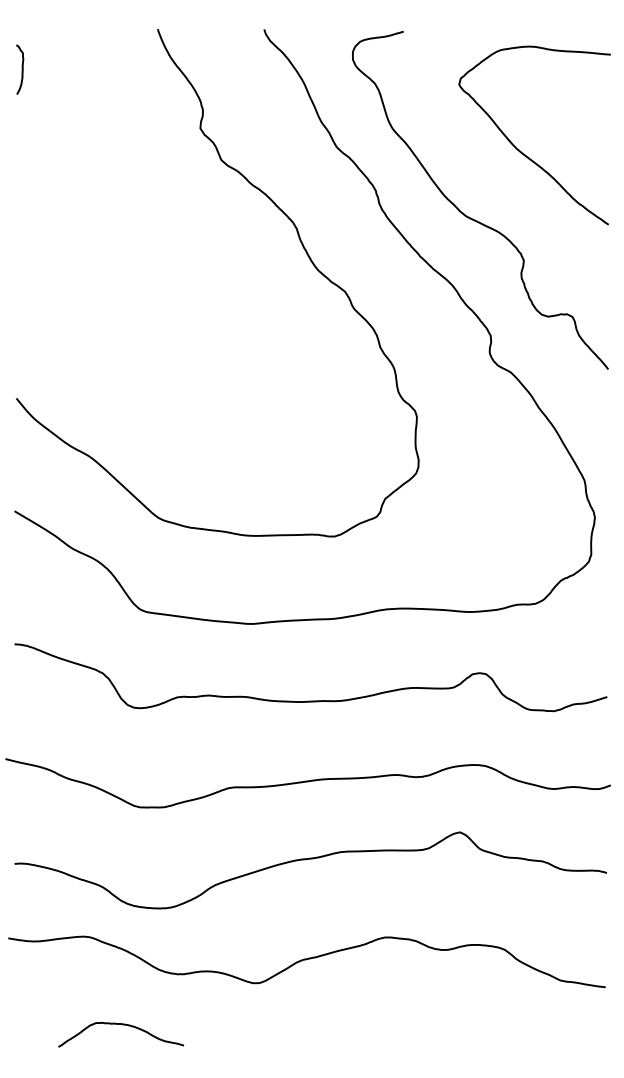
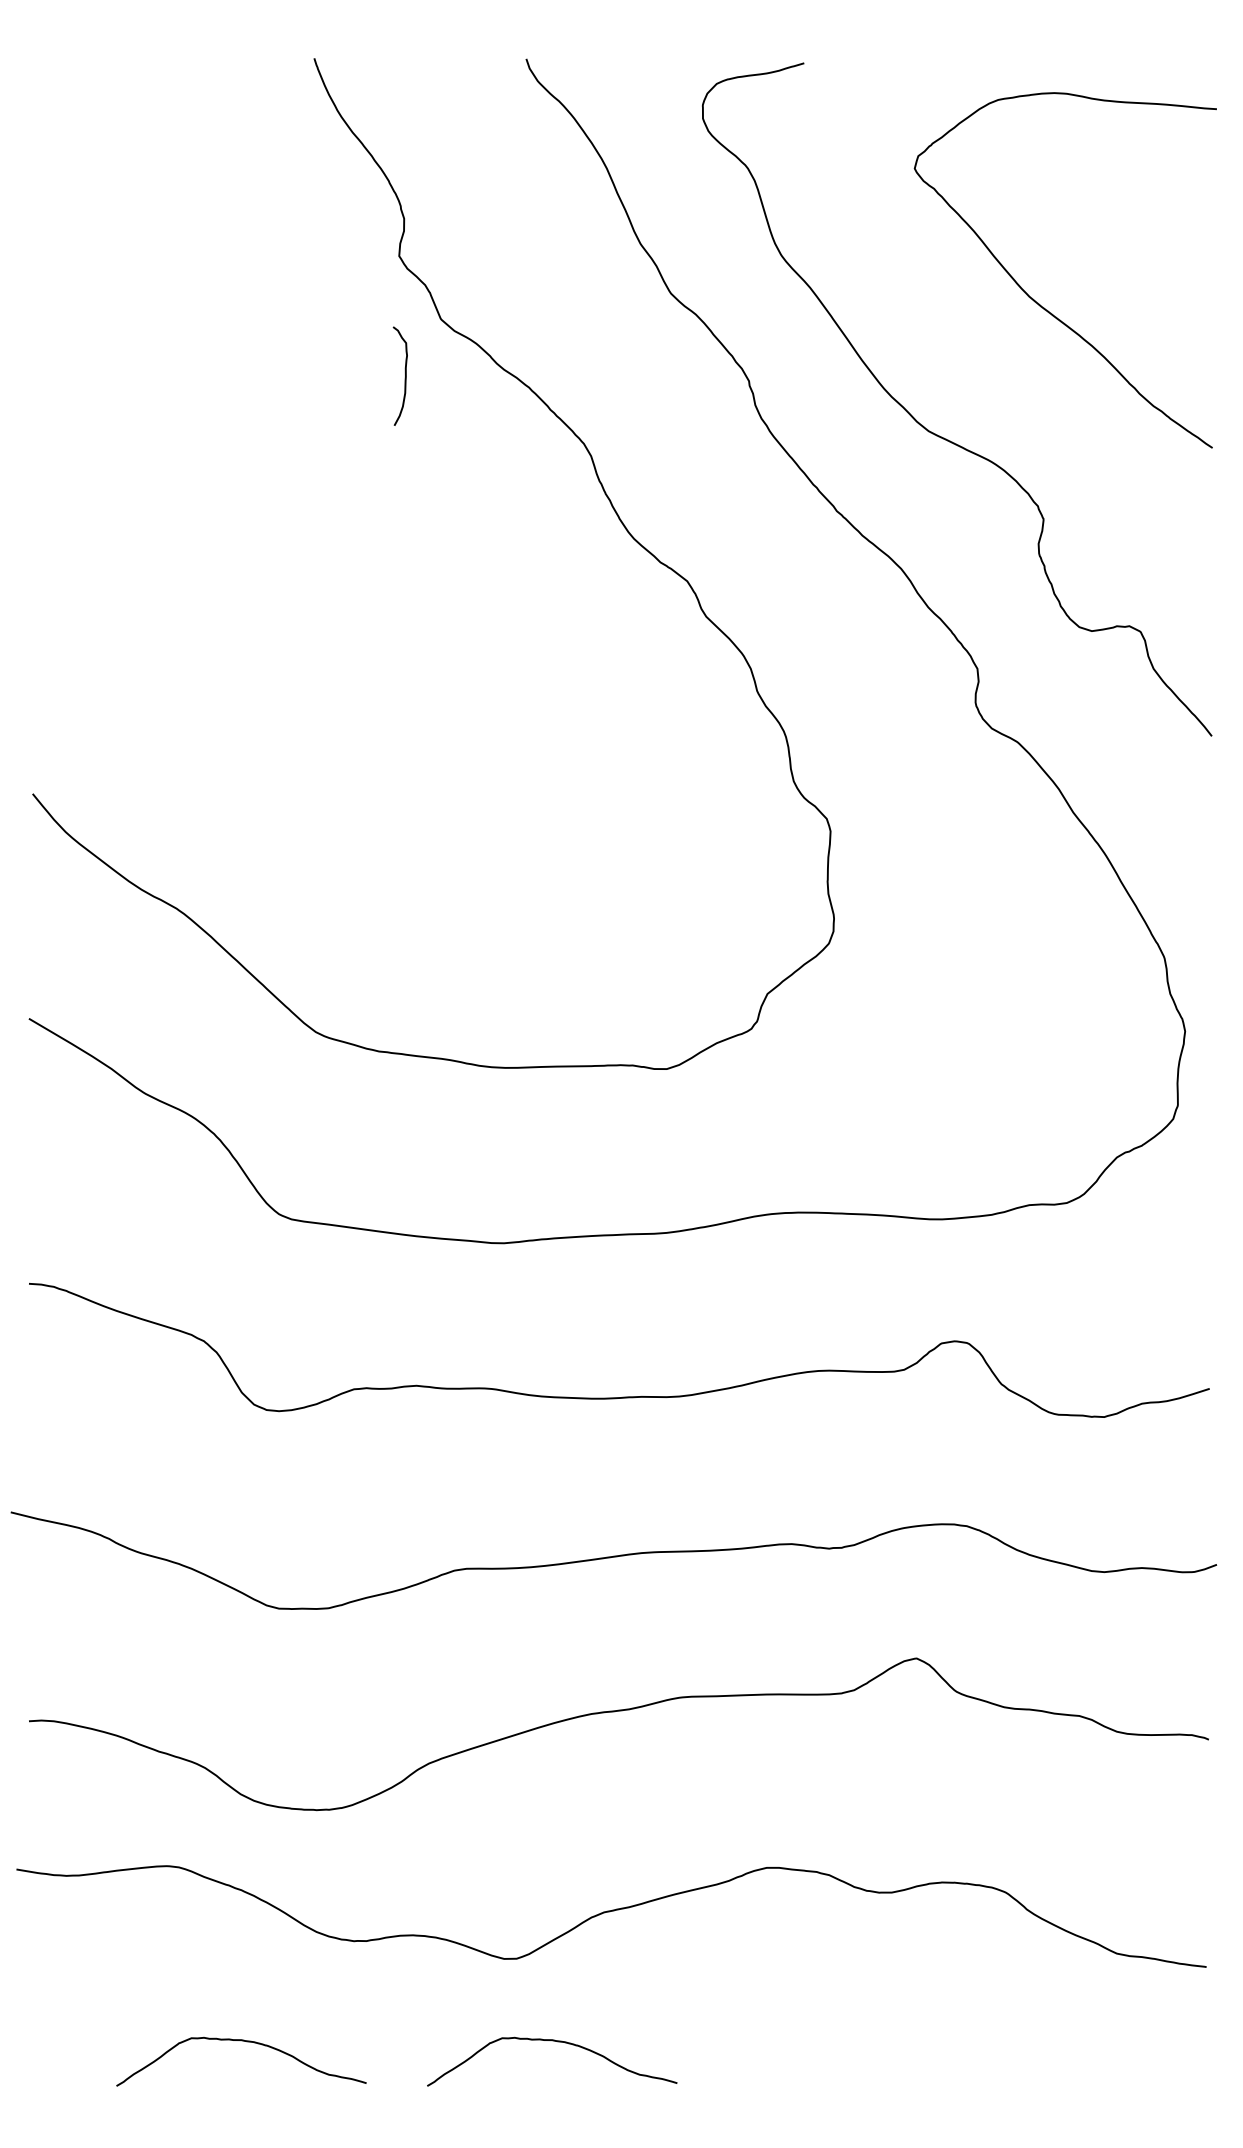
curve: (21, 69) -> (403, 375), moved
curve: (278, 1025) -> (554, 2043), added

